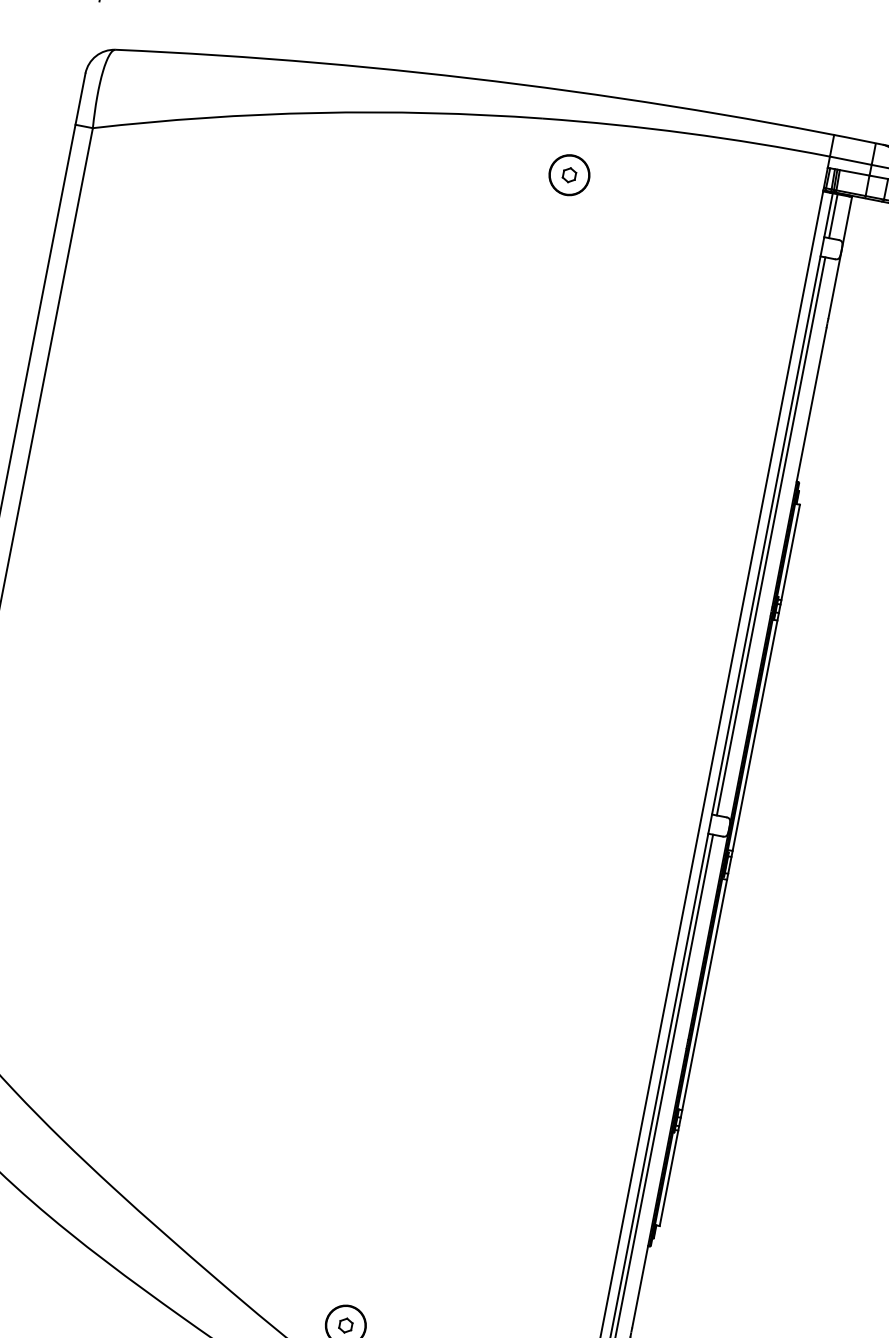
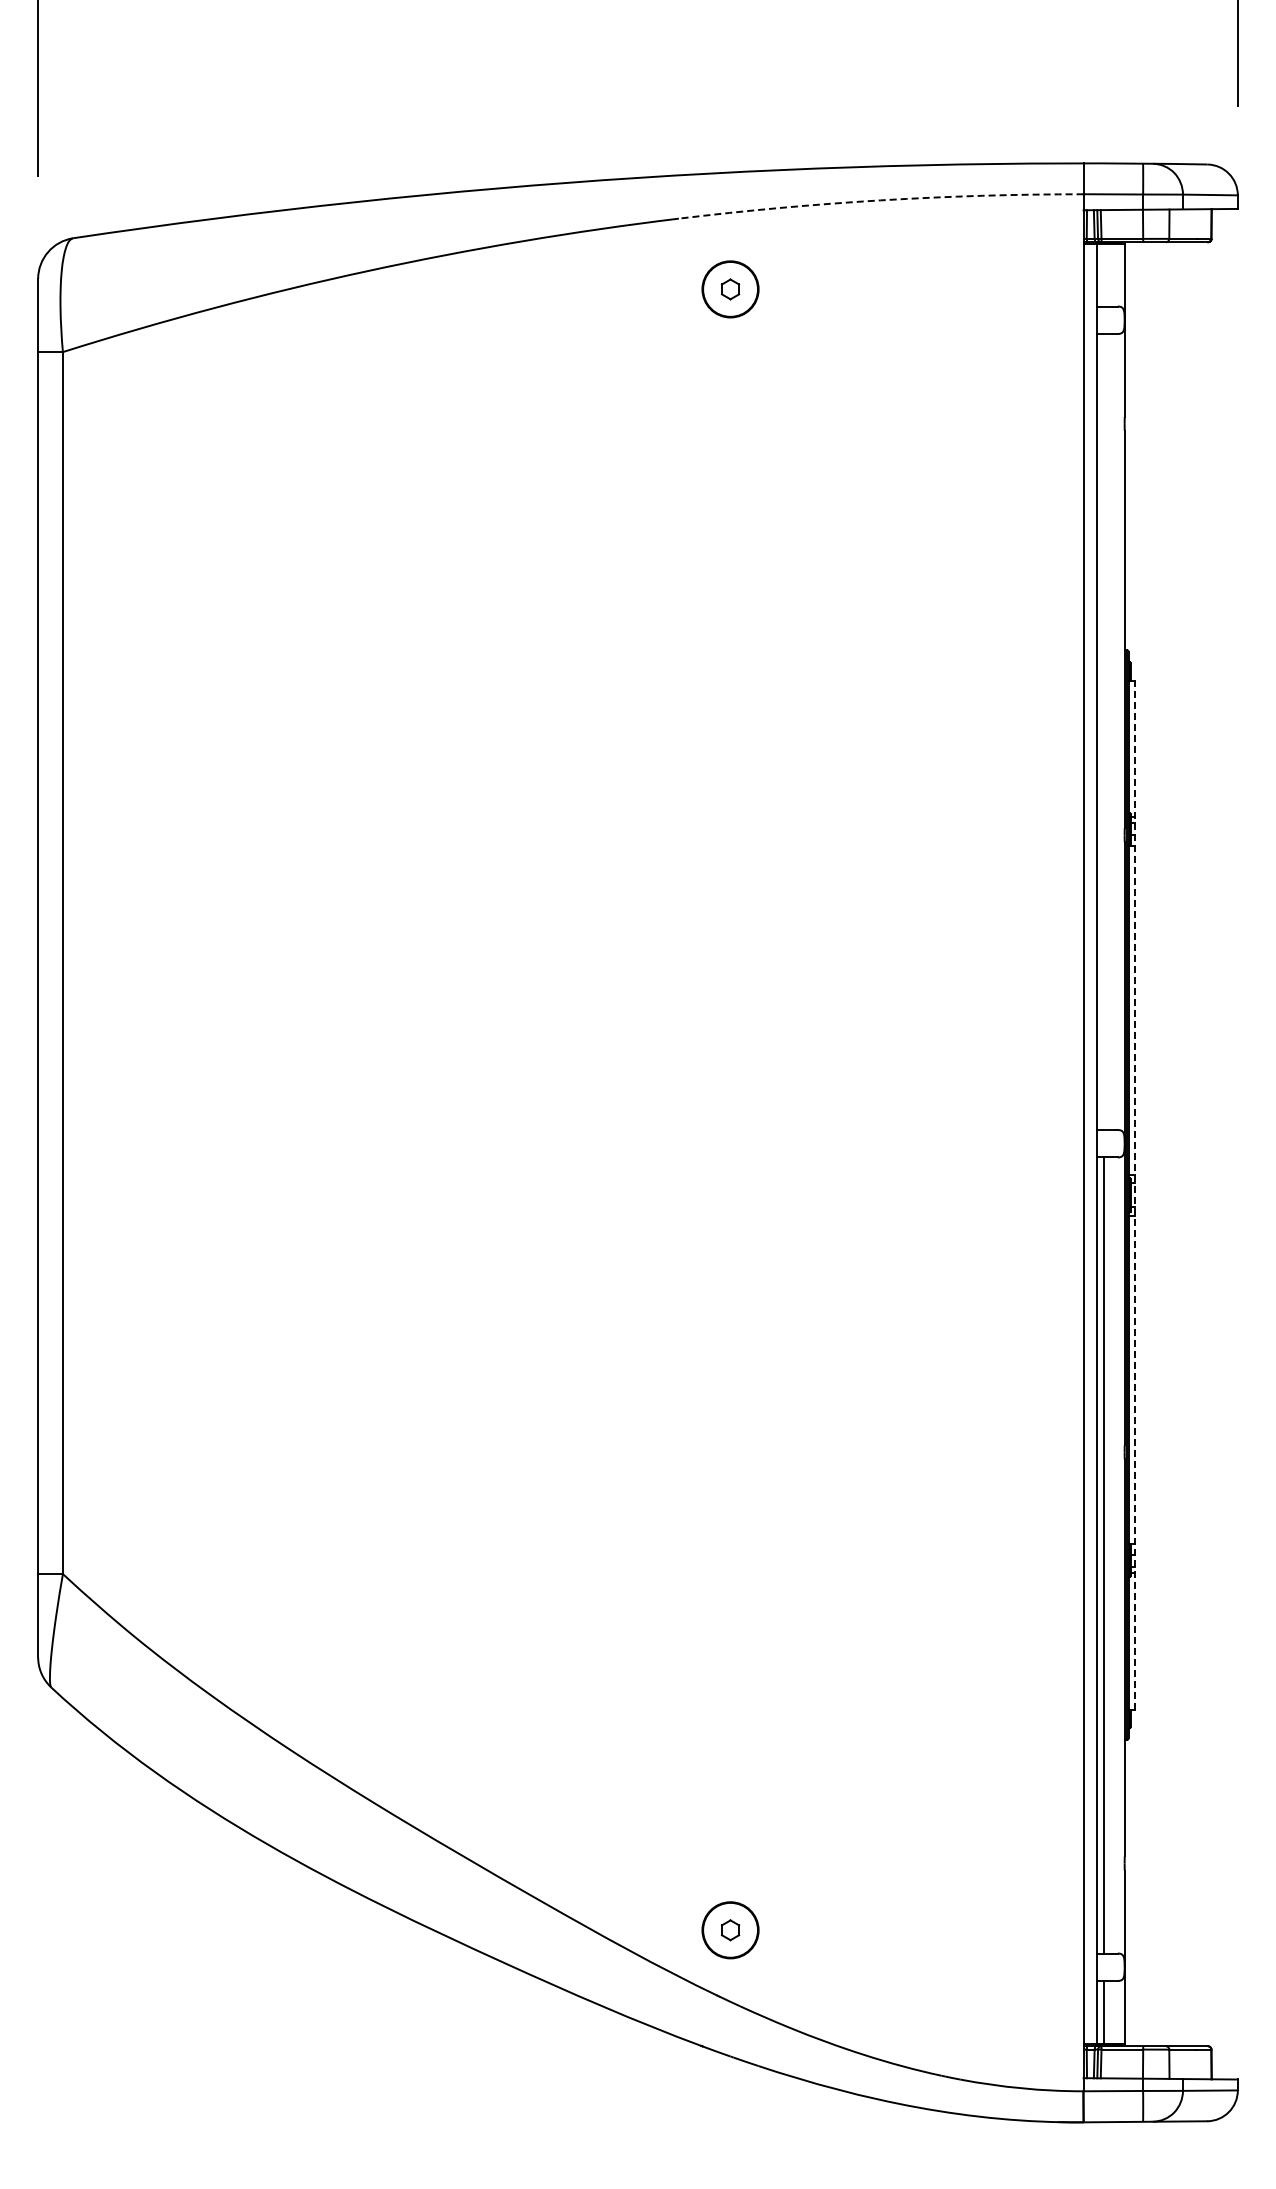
arc: (686, 133) -> (880, 200), solid -> dashed
line: (833, 215) -> (1104, 274), removed
line: (771, 536) -> (1104, 731), removed
line: (730, 864) -> (1135, 1194), solid -> dashed

